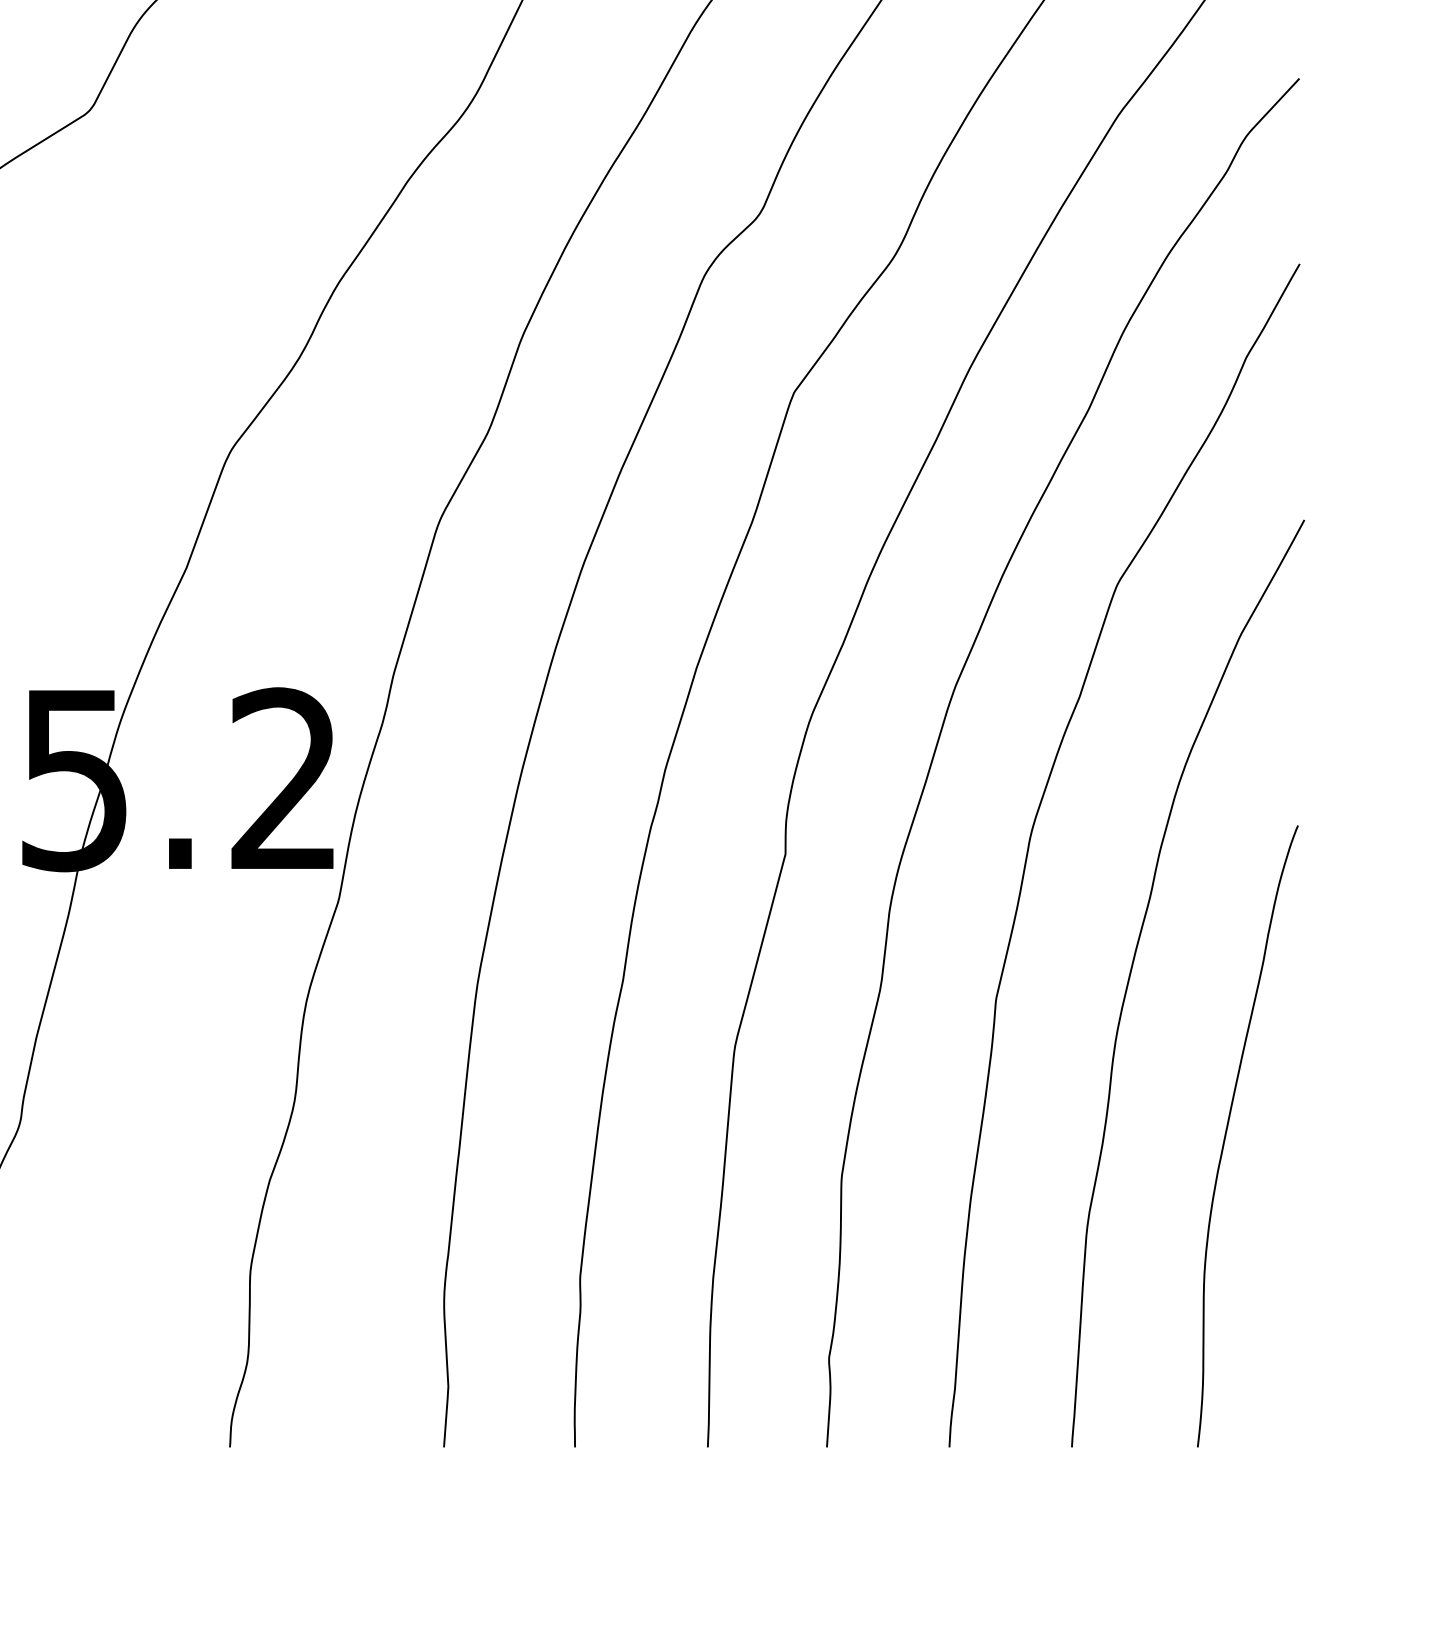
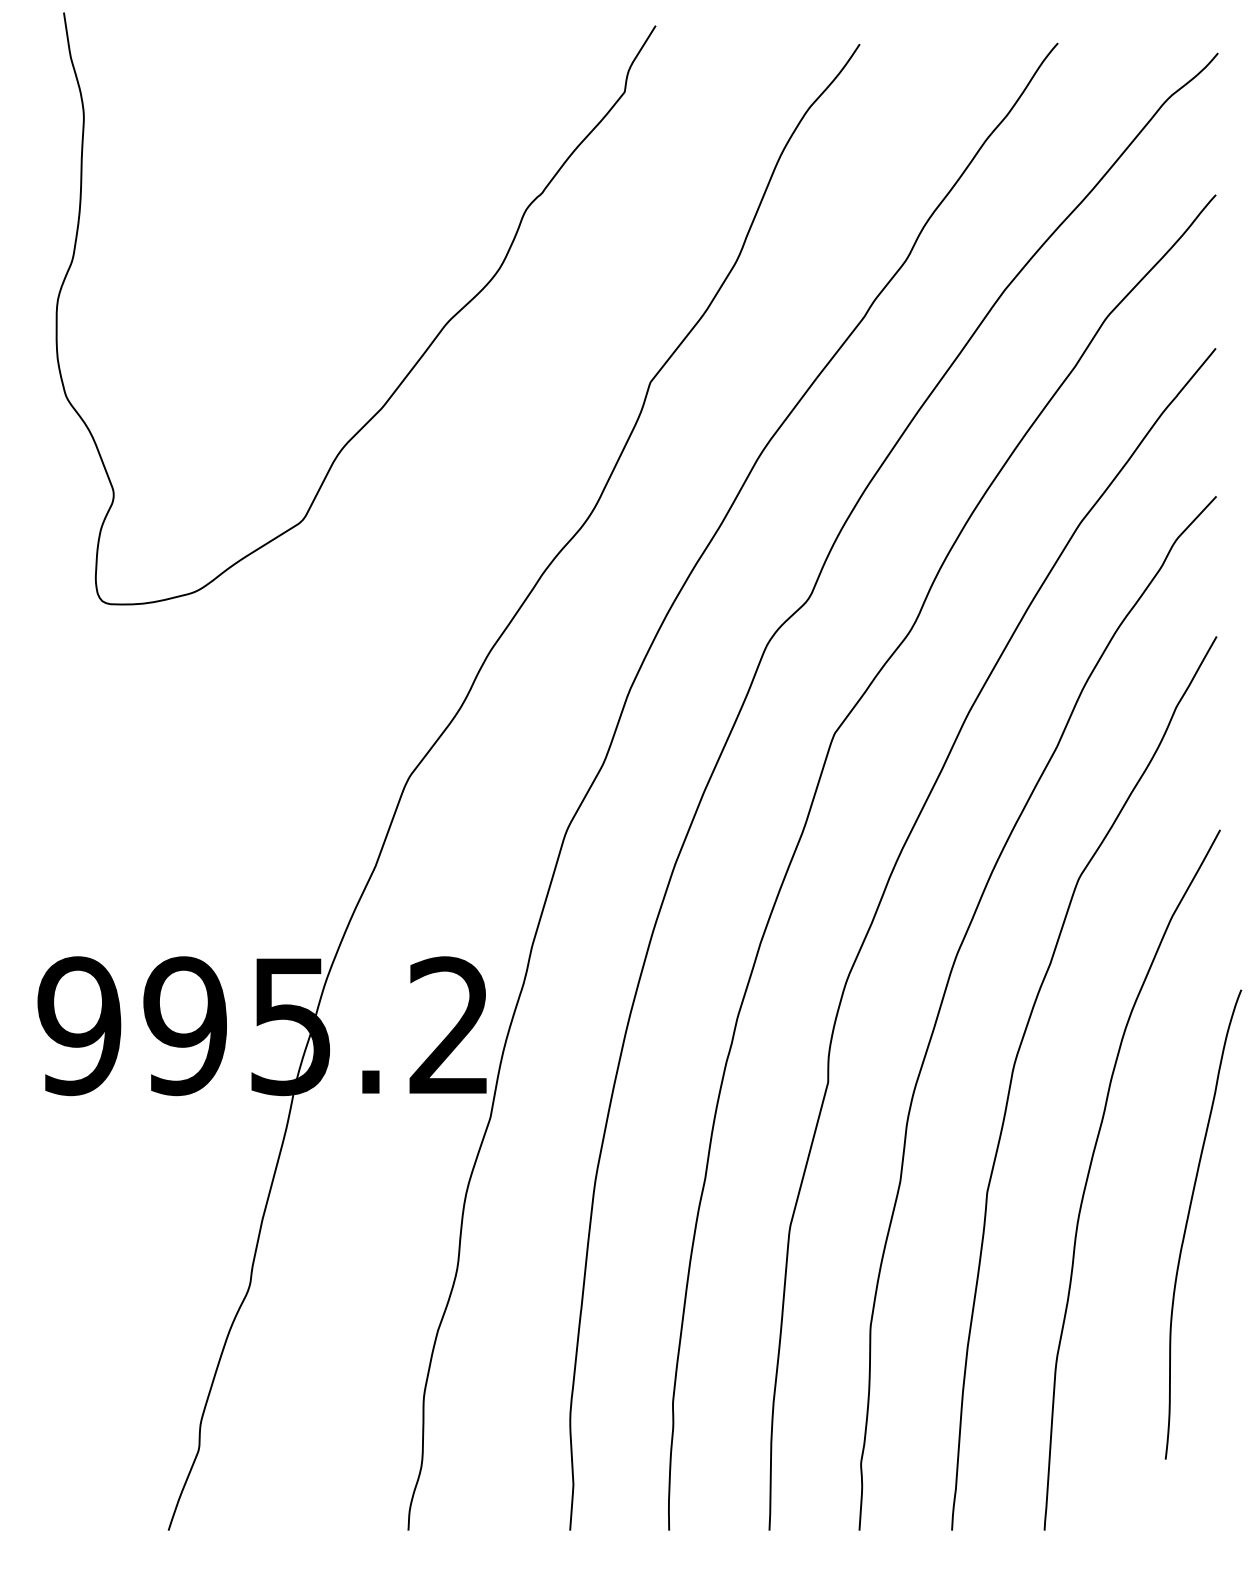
curve: (1227, 1130) -> (1188, 1220), moved

